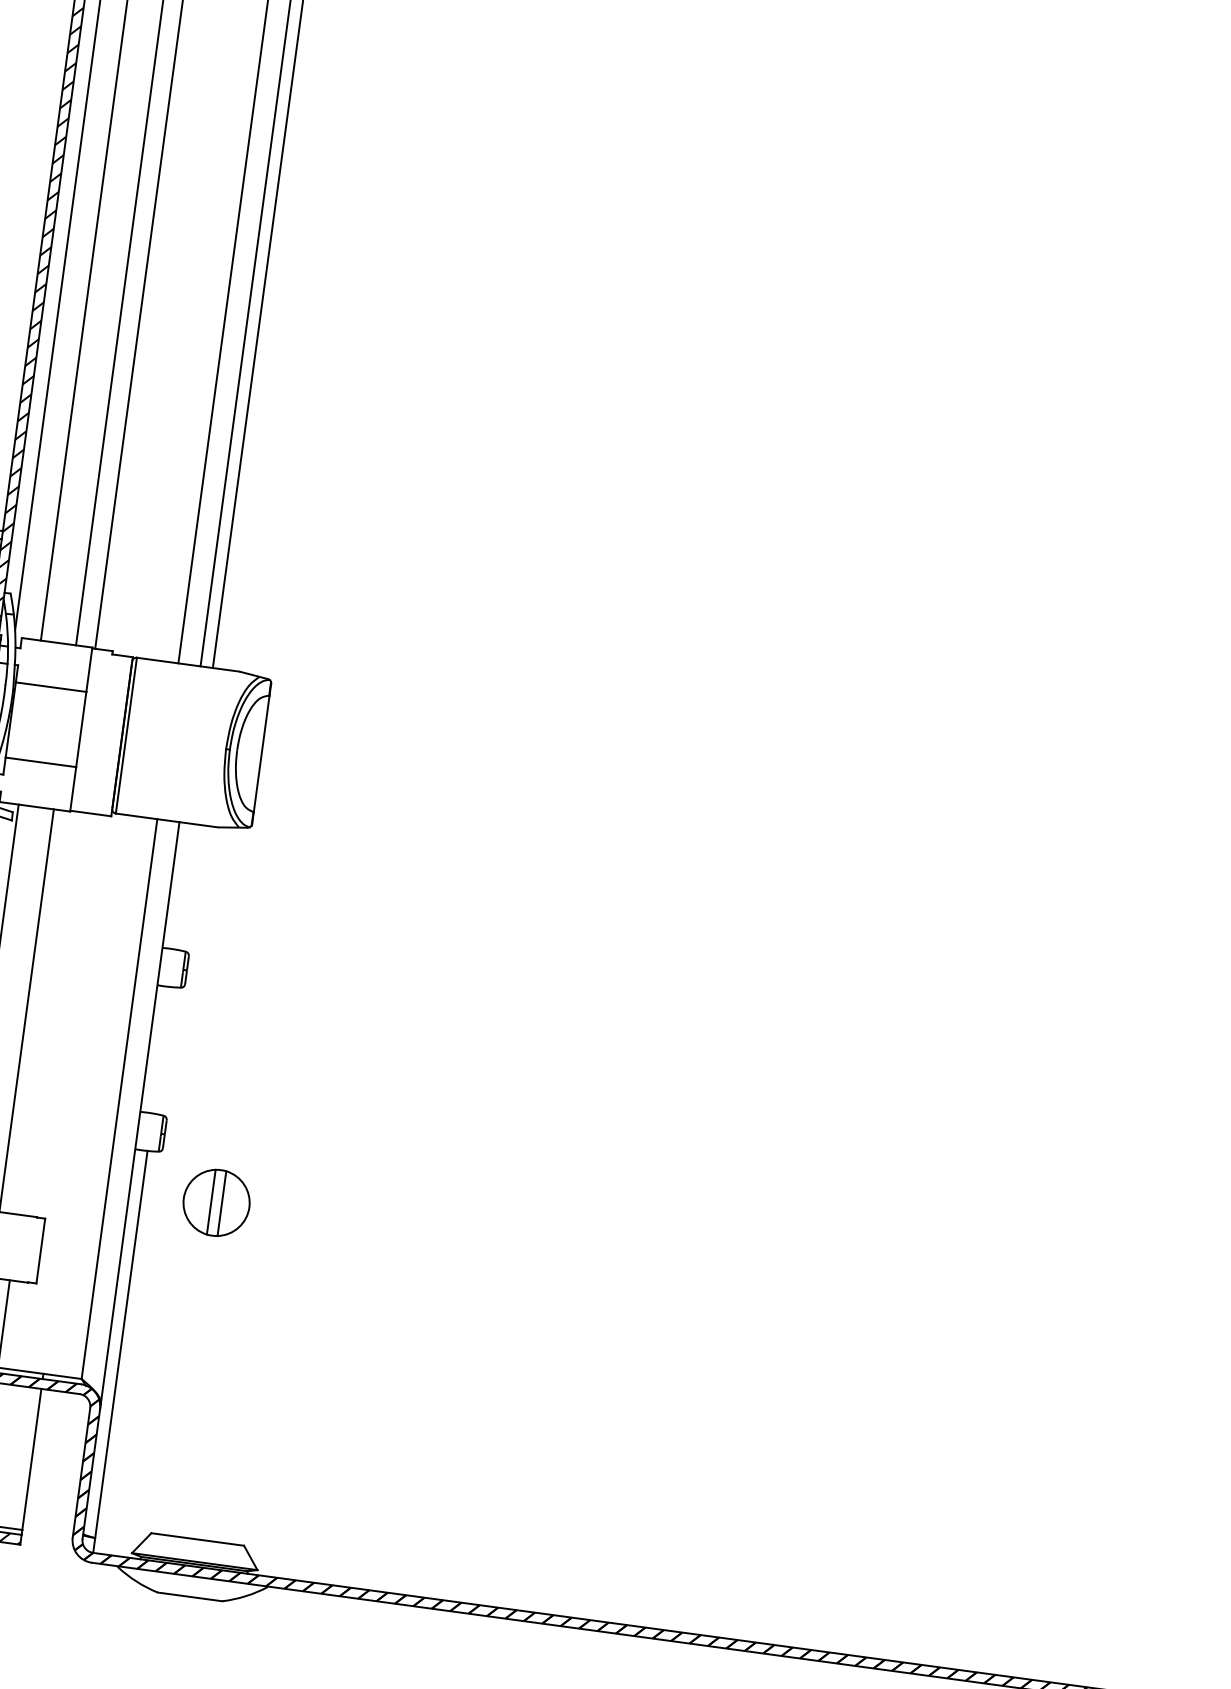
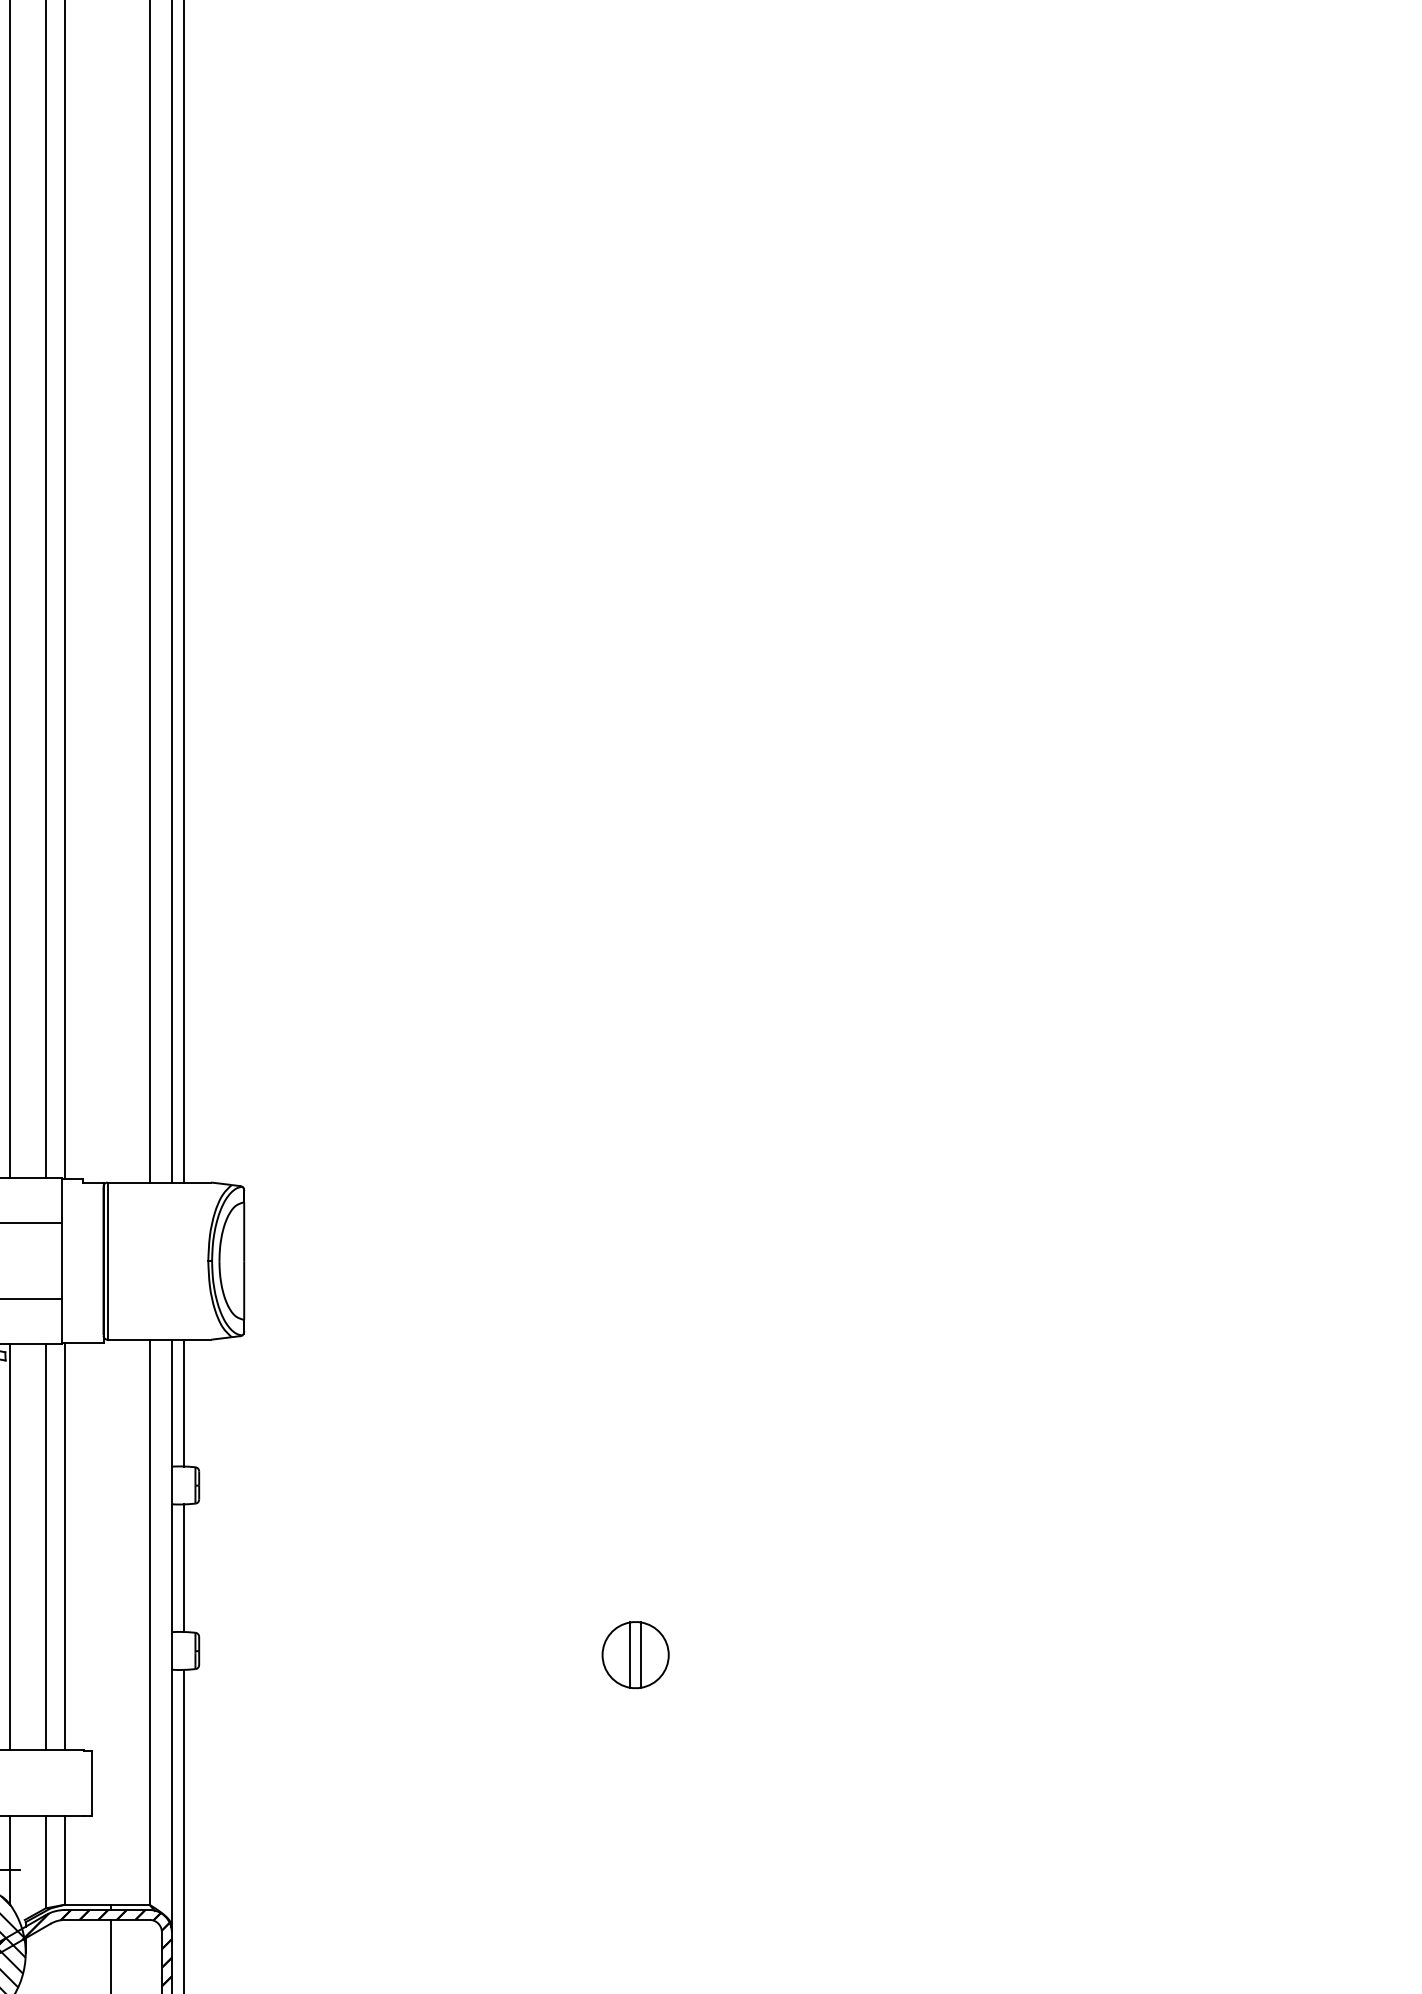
line: (183, 886) -> (184, 1402), added
line: (46, 1012) -> (65, 1546), added
line: (161, 1050) -> (184, 1568), added
part: (216, 1202) -> (635, 1654), moved

